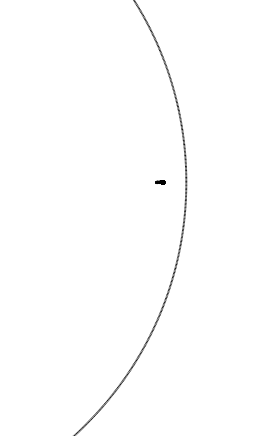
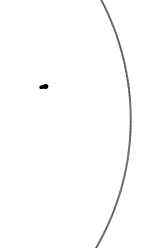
part: (160, 182) -> (44, 86), moved

